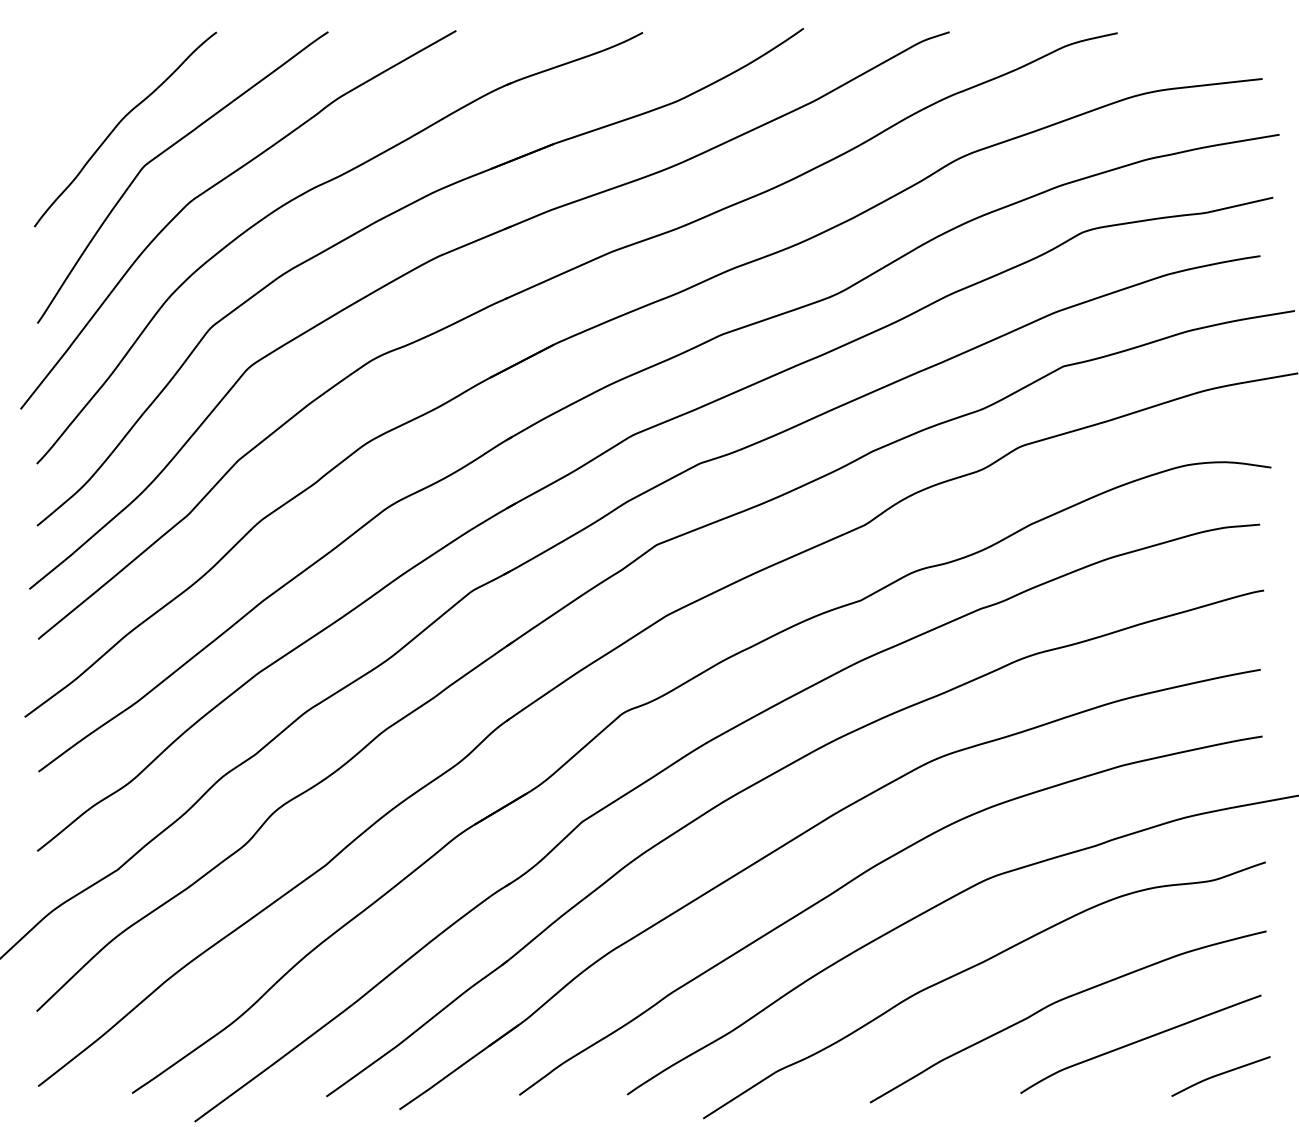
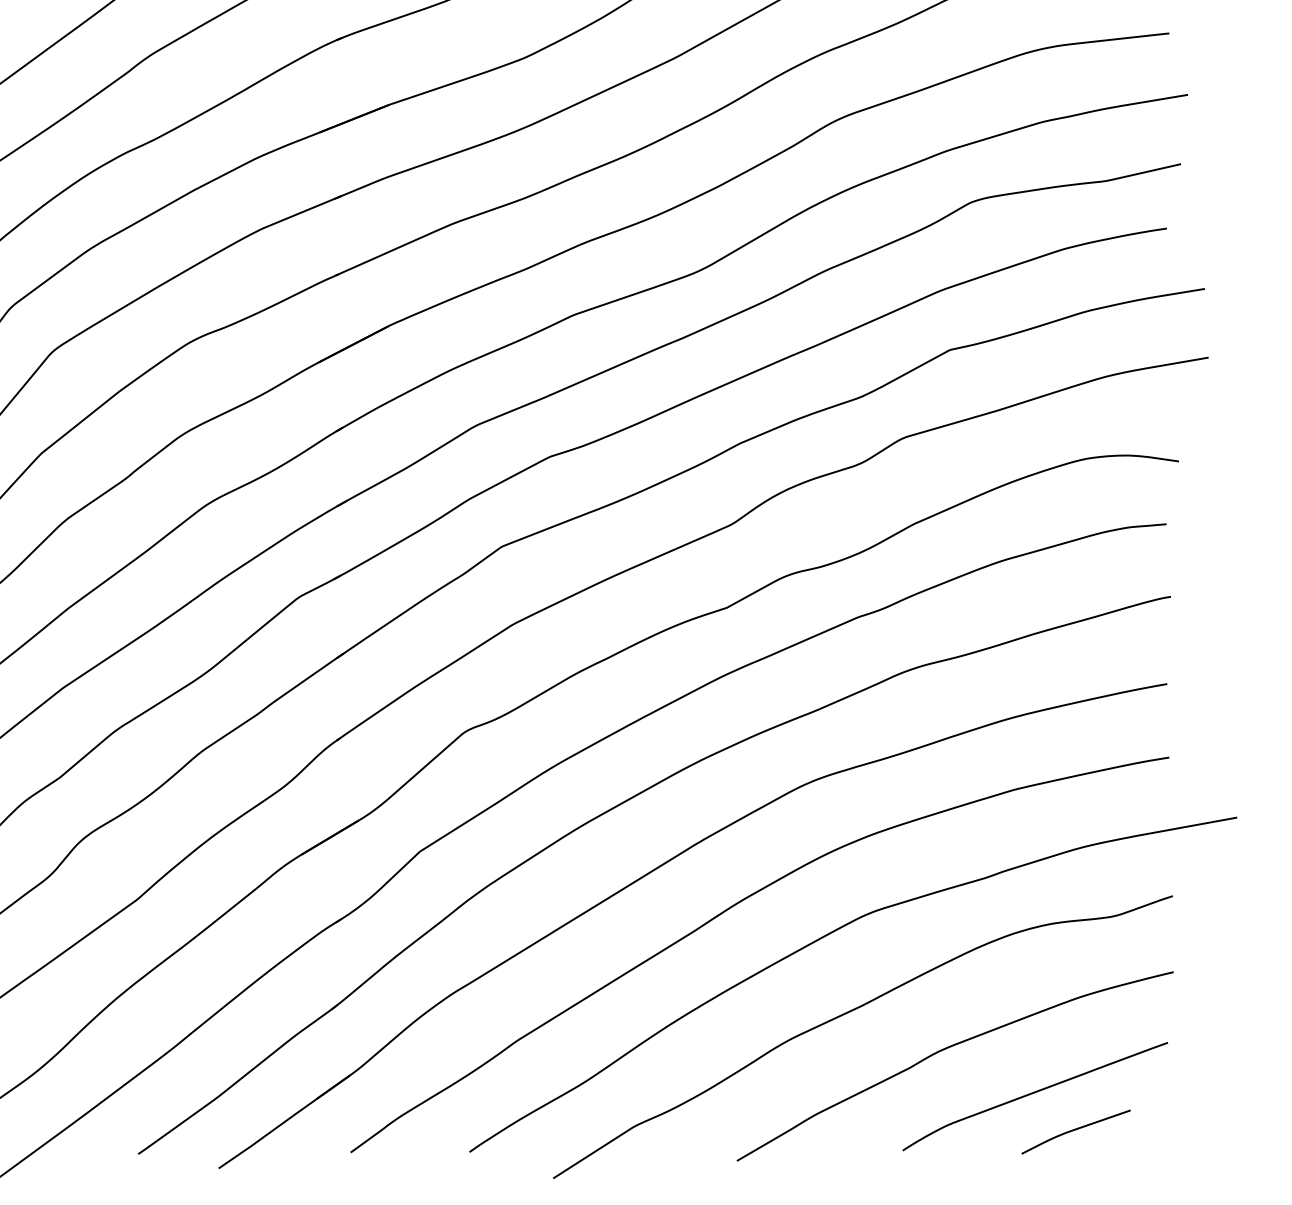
curve: (1220, 1075) -> (1075, 1130), moved

